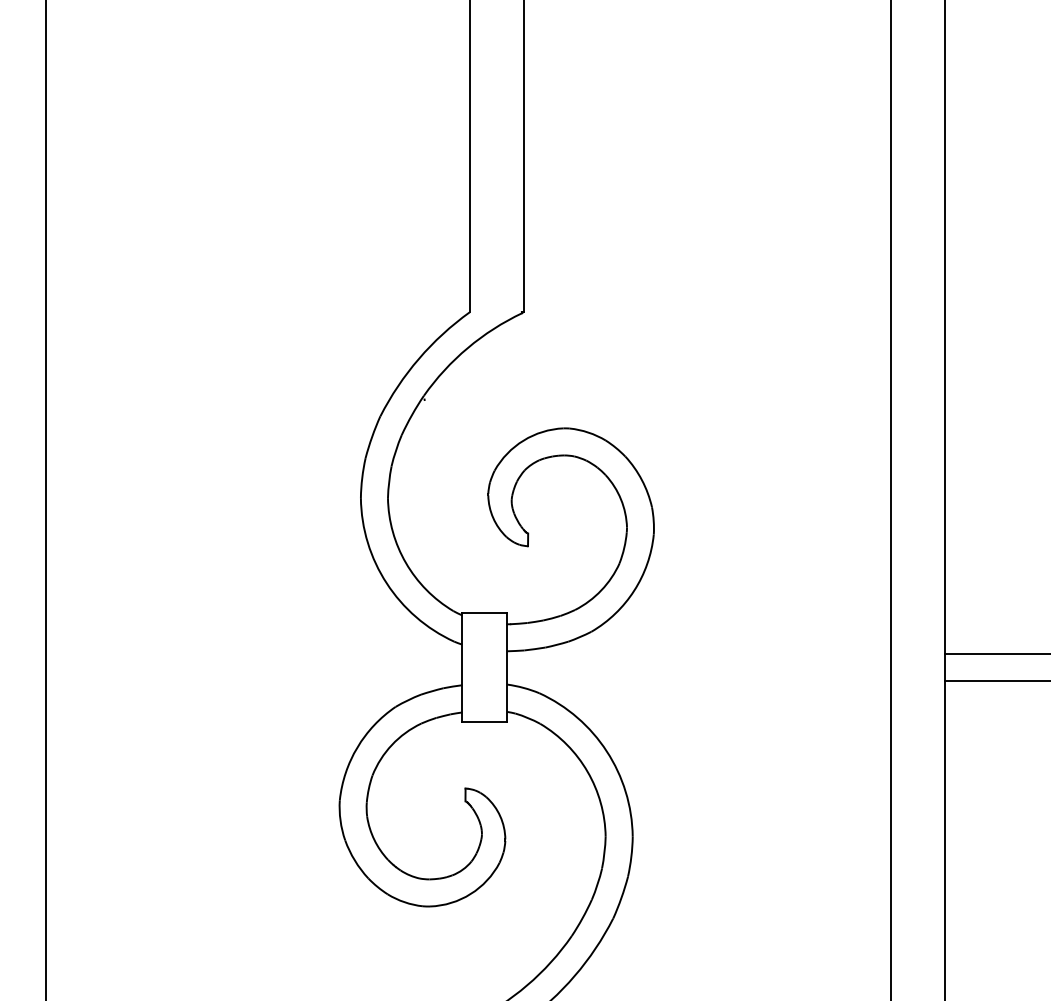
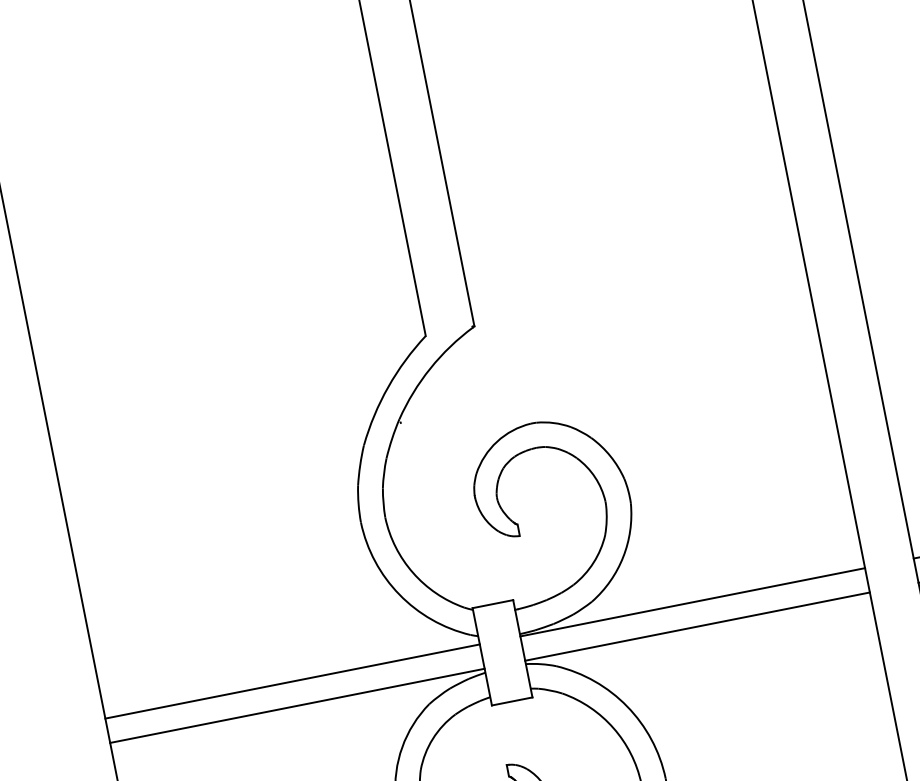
line: (253, 653) -> (292, 681), added
line: (698, 653) -> (692, 602), added
line: (253, 680) -> (296, 705), added
line: (698, 680) -> (697, 626), added

